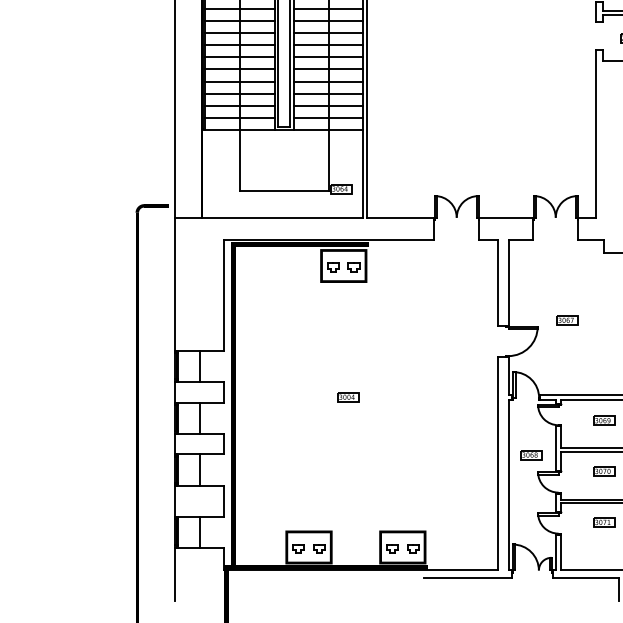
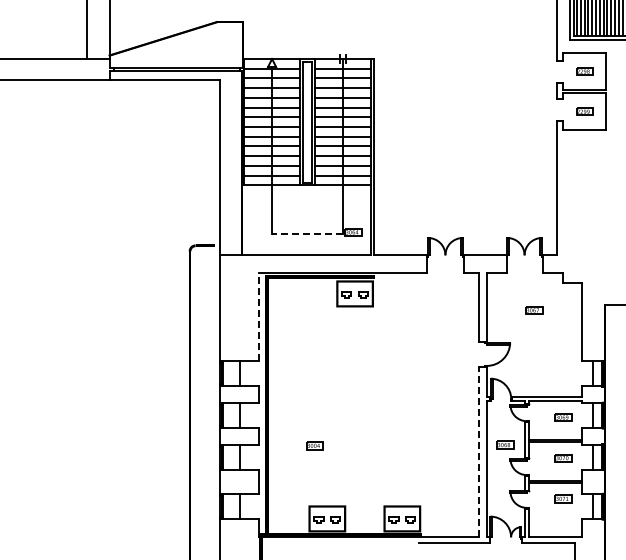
line: (284, 190) -> (307, 233), solid -> dashed
line: (224, 294) -> (259, 316), solid -> dashed
part: (568, 320) -> (534, 310), moved
part: (347, 396) -> (314, 445), moved
line: (498, 463) -> (478, 451), solid -> dashed

